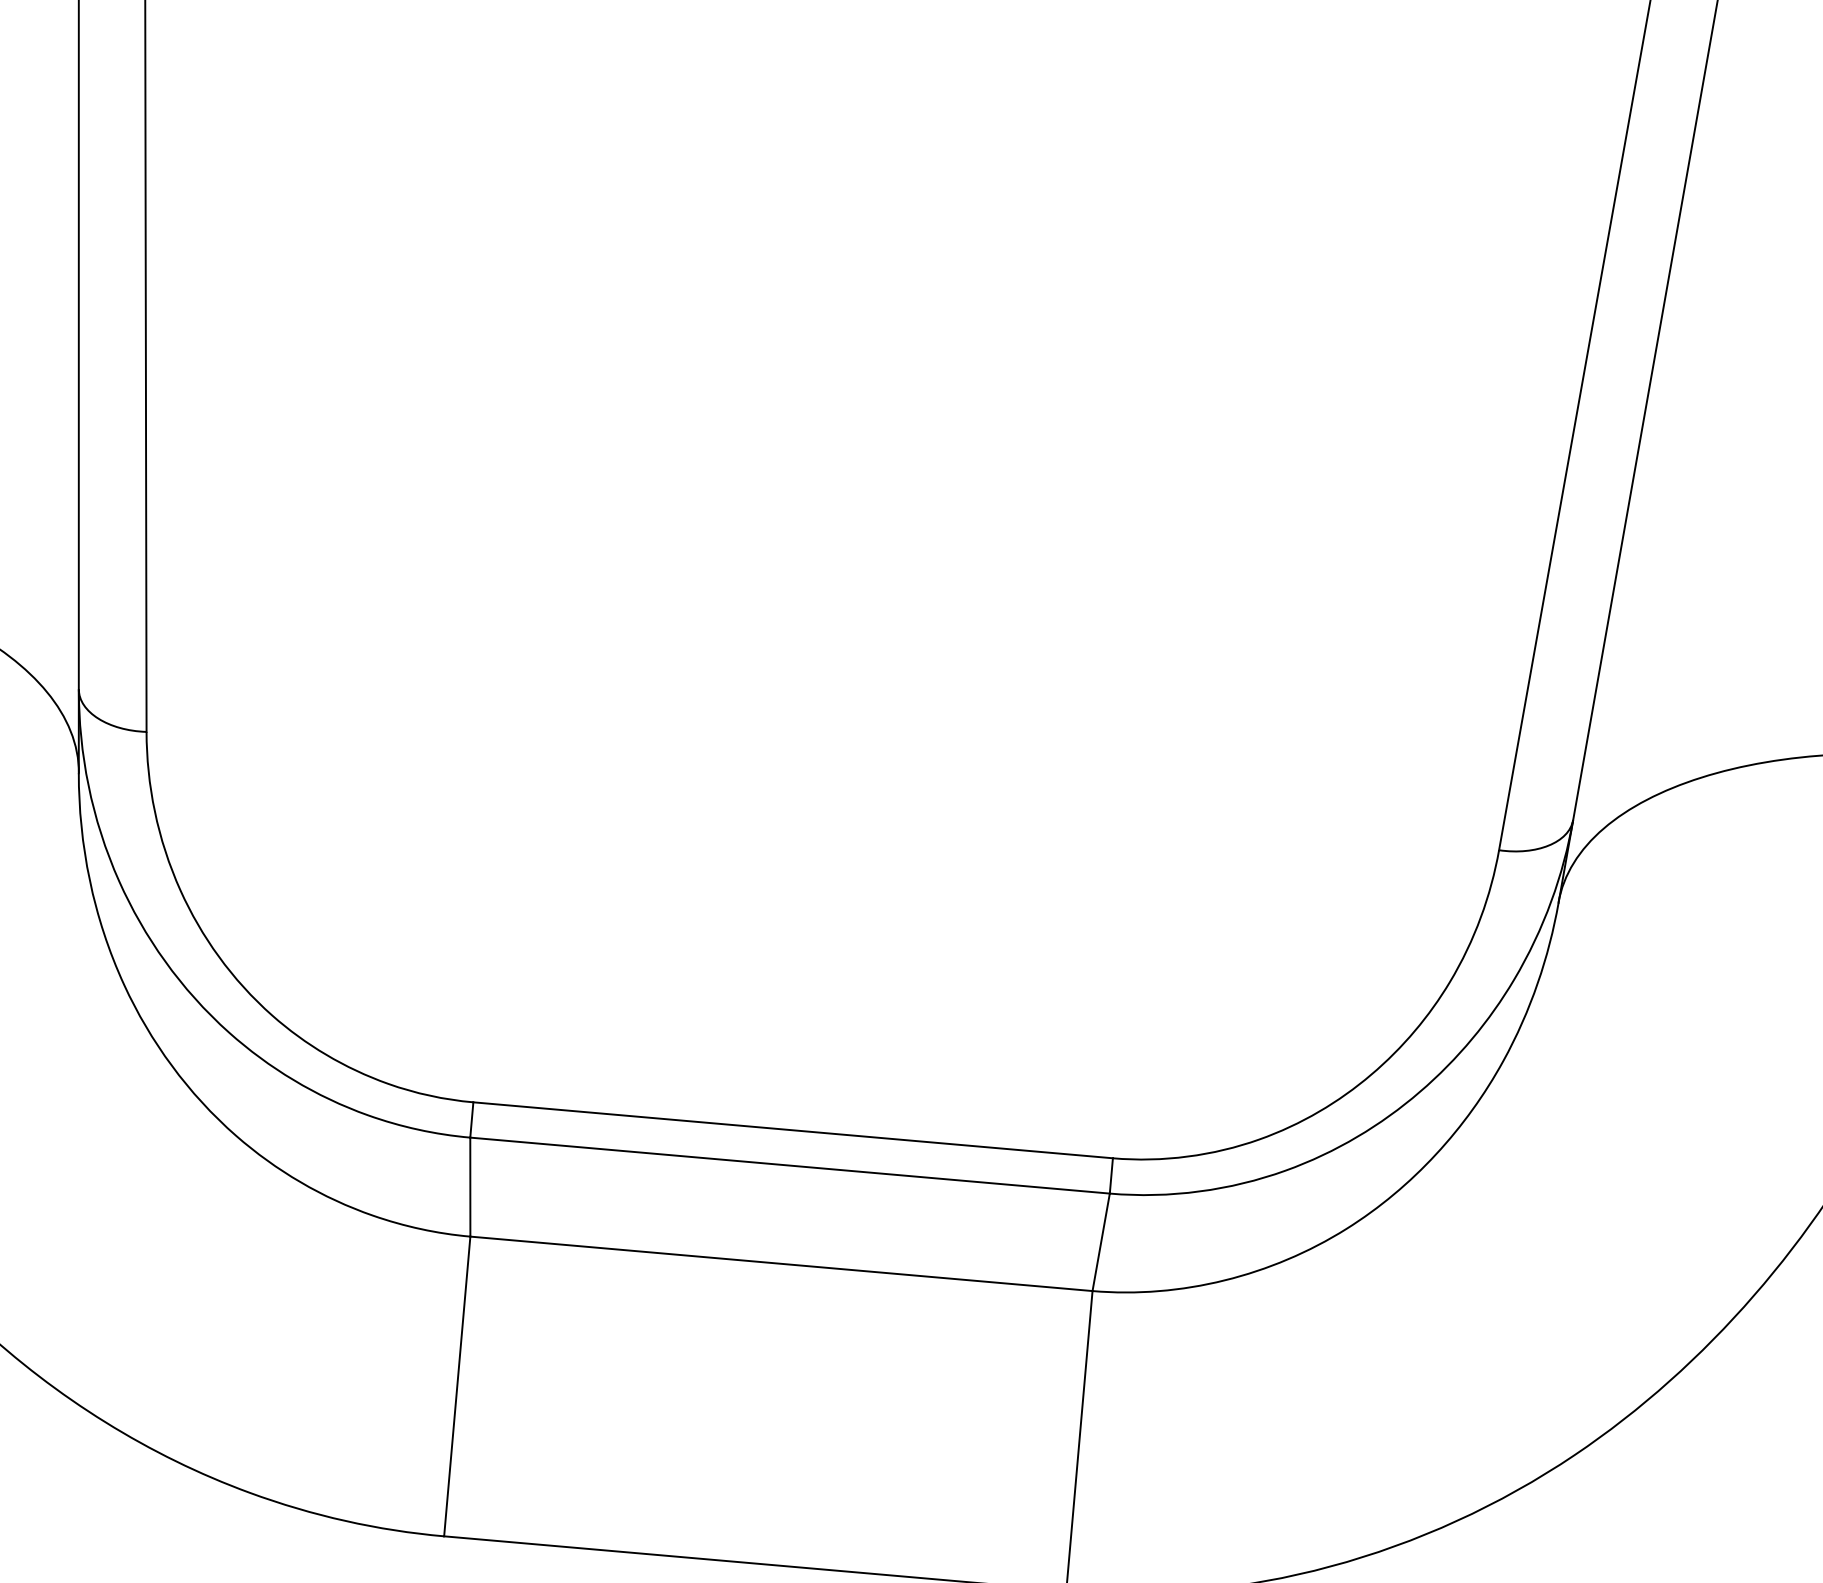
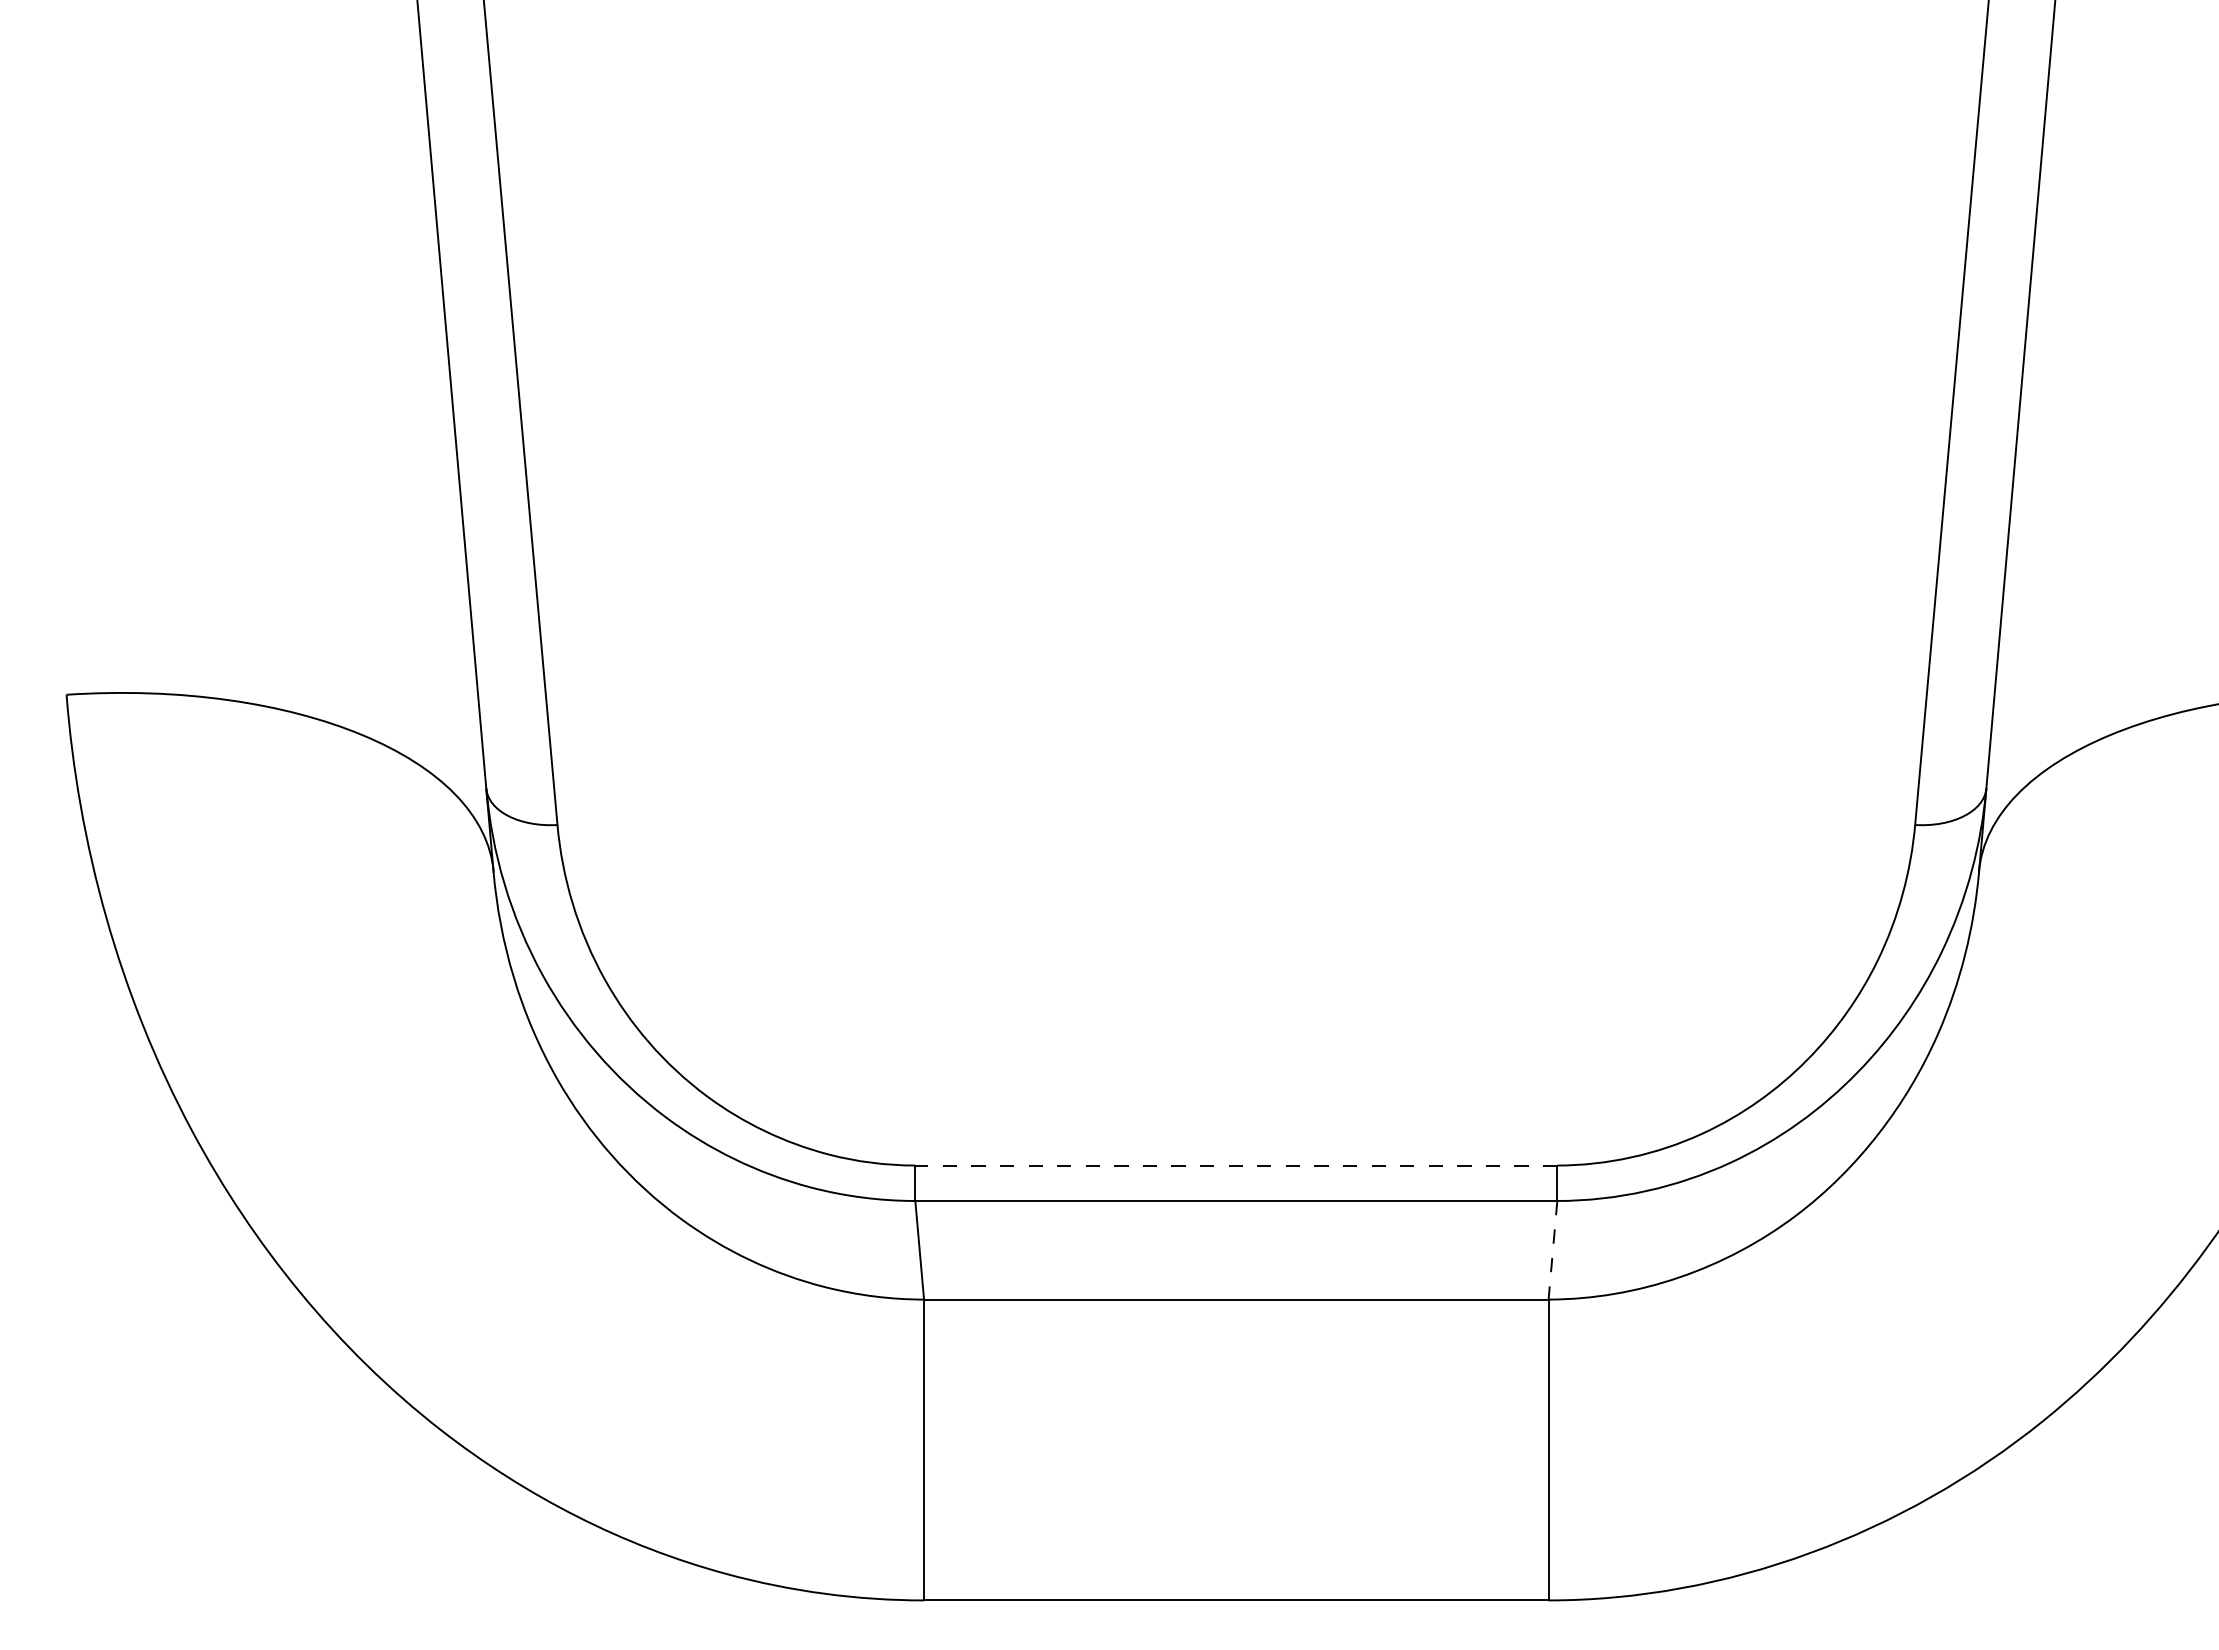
line: (793, 1130) -> (1236, 1165), solid -> dashed
line: (1100, 1242) -> (1552, 1250), solid -> dashed

